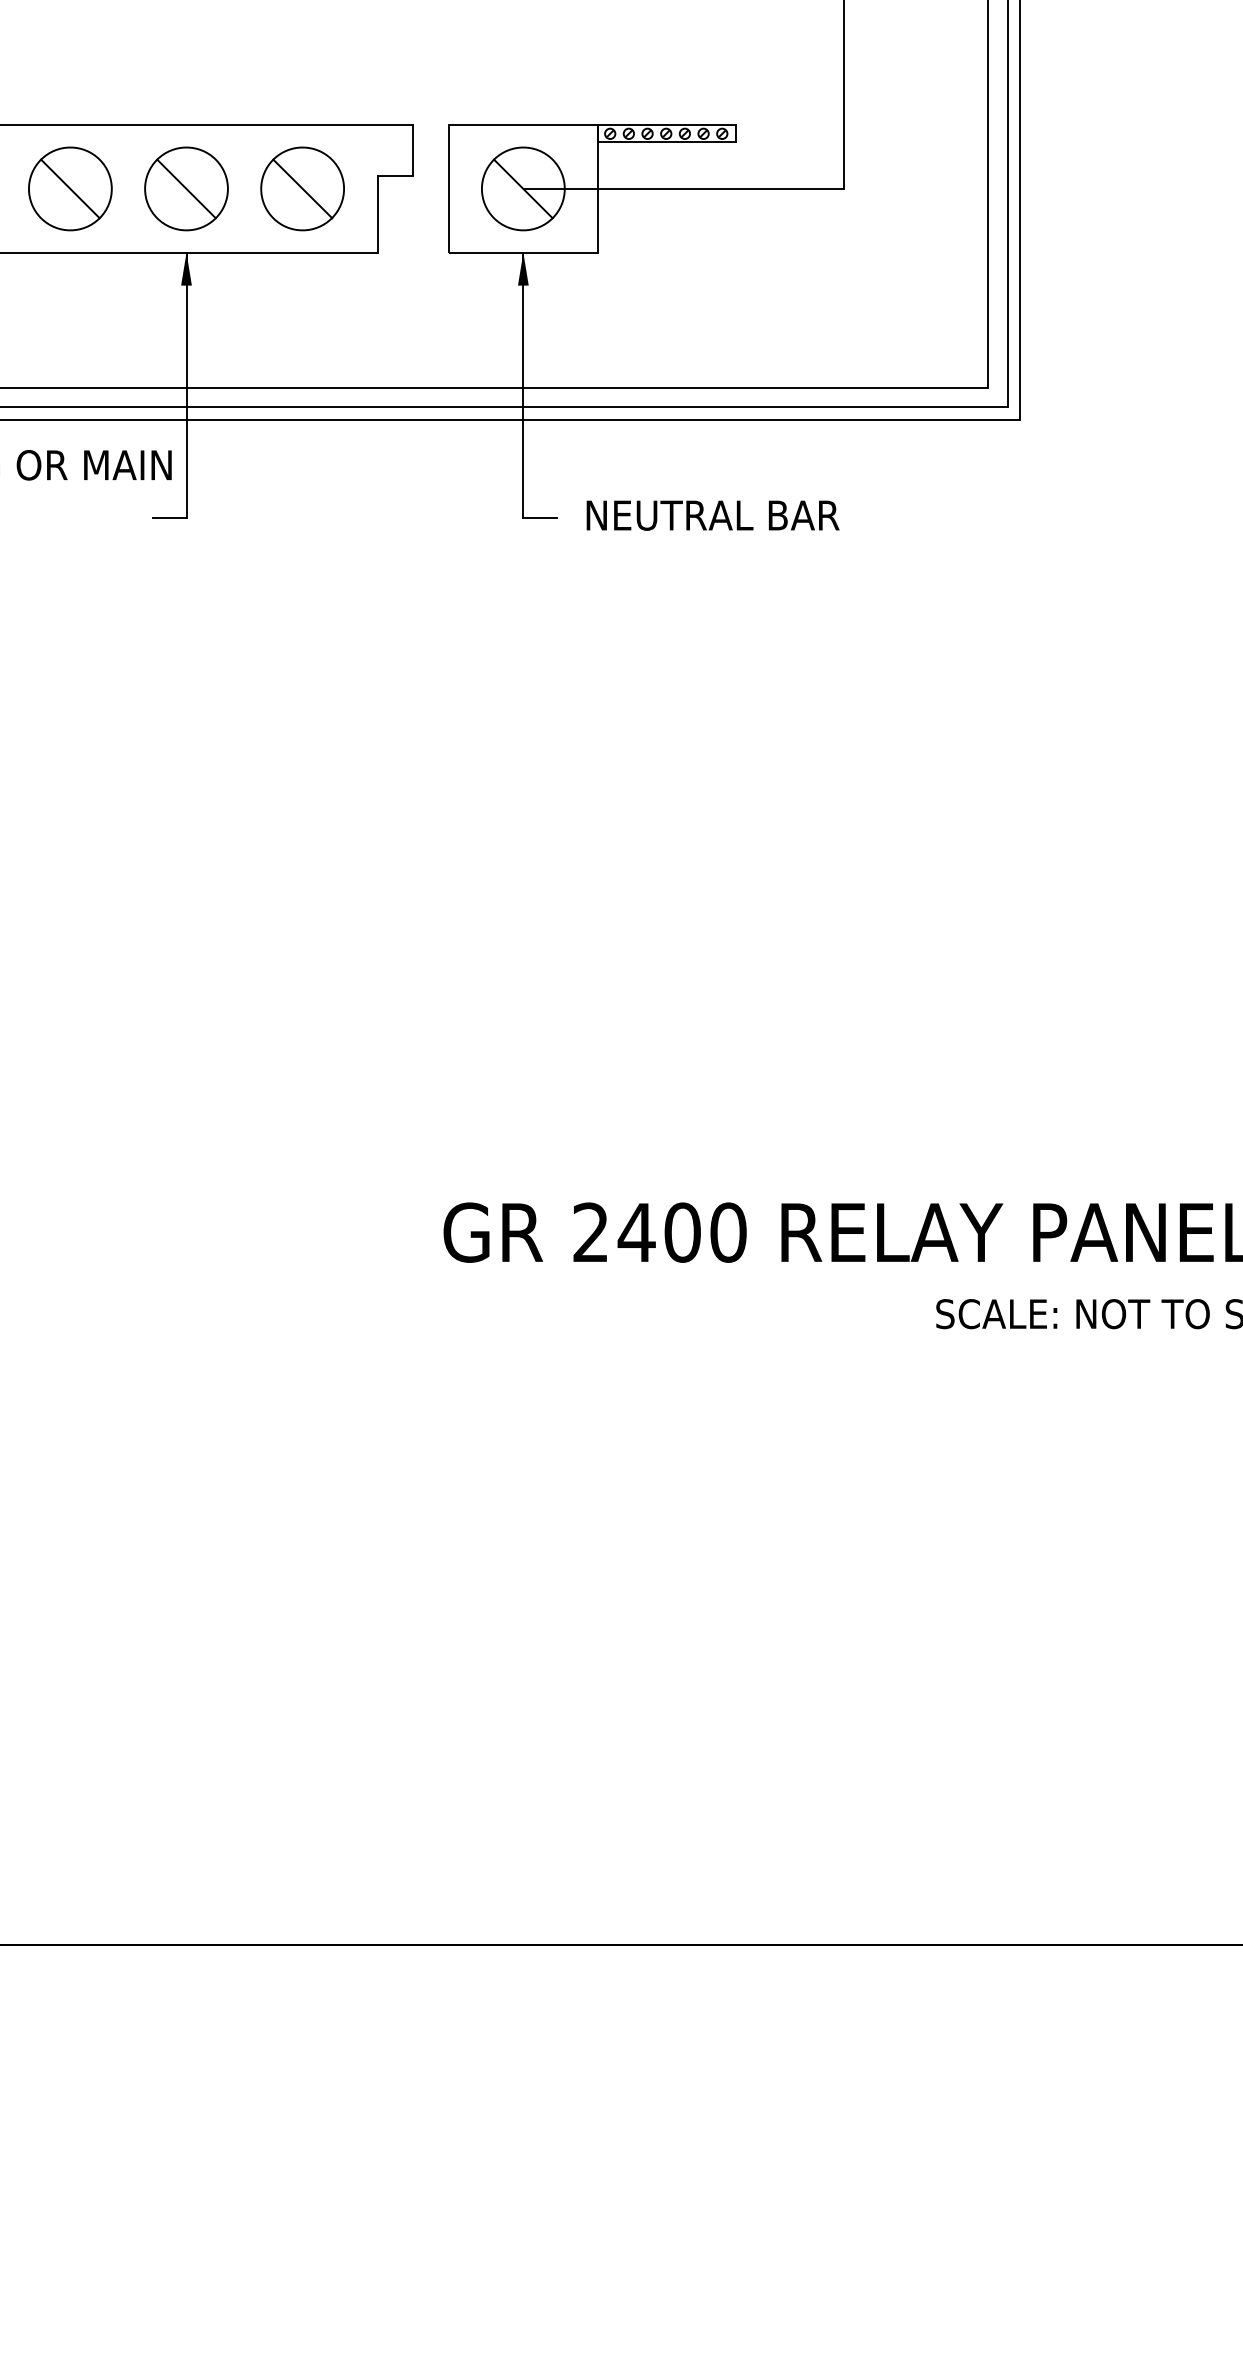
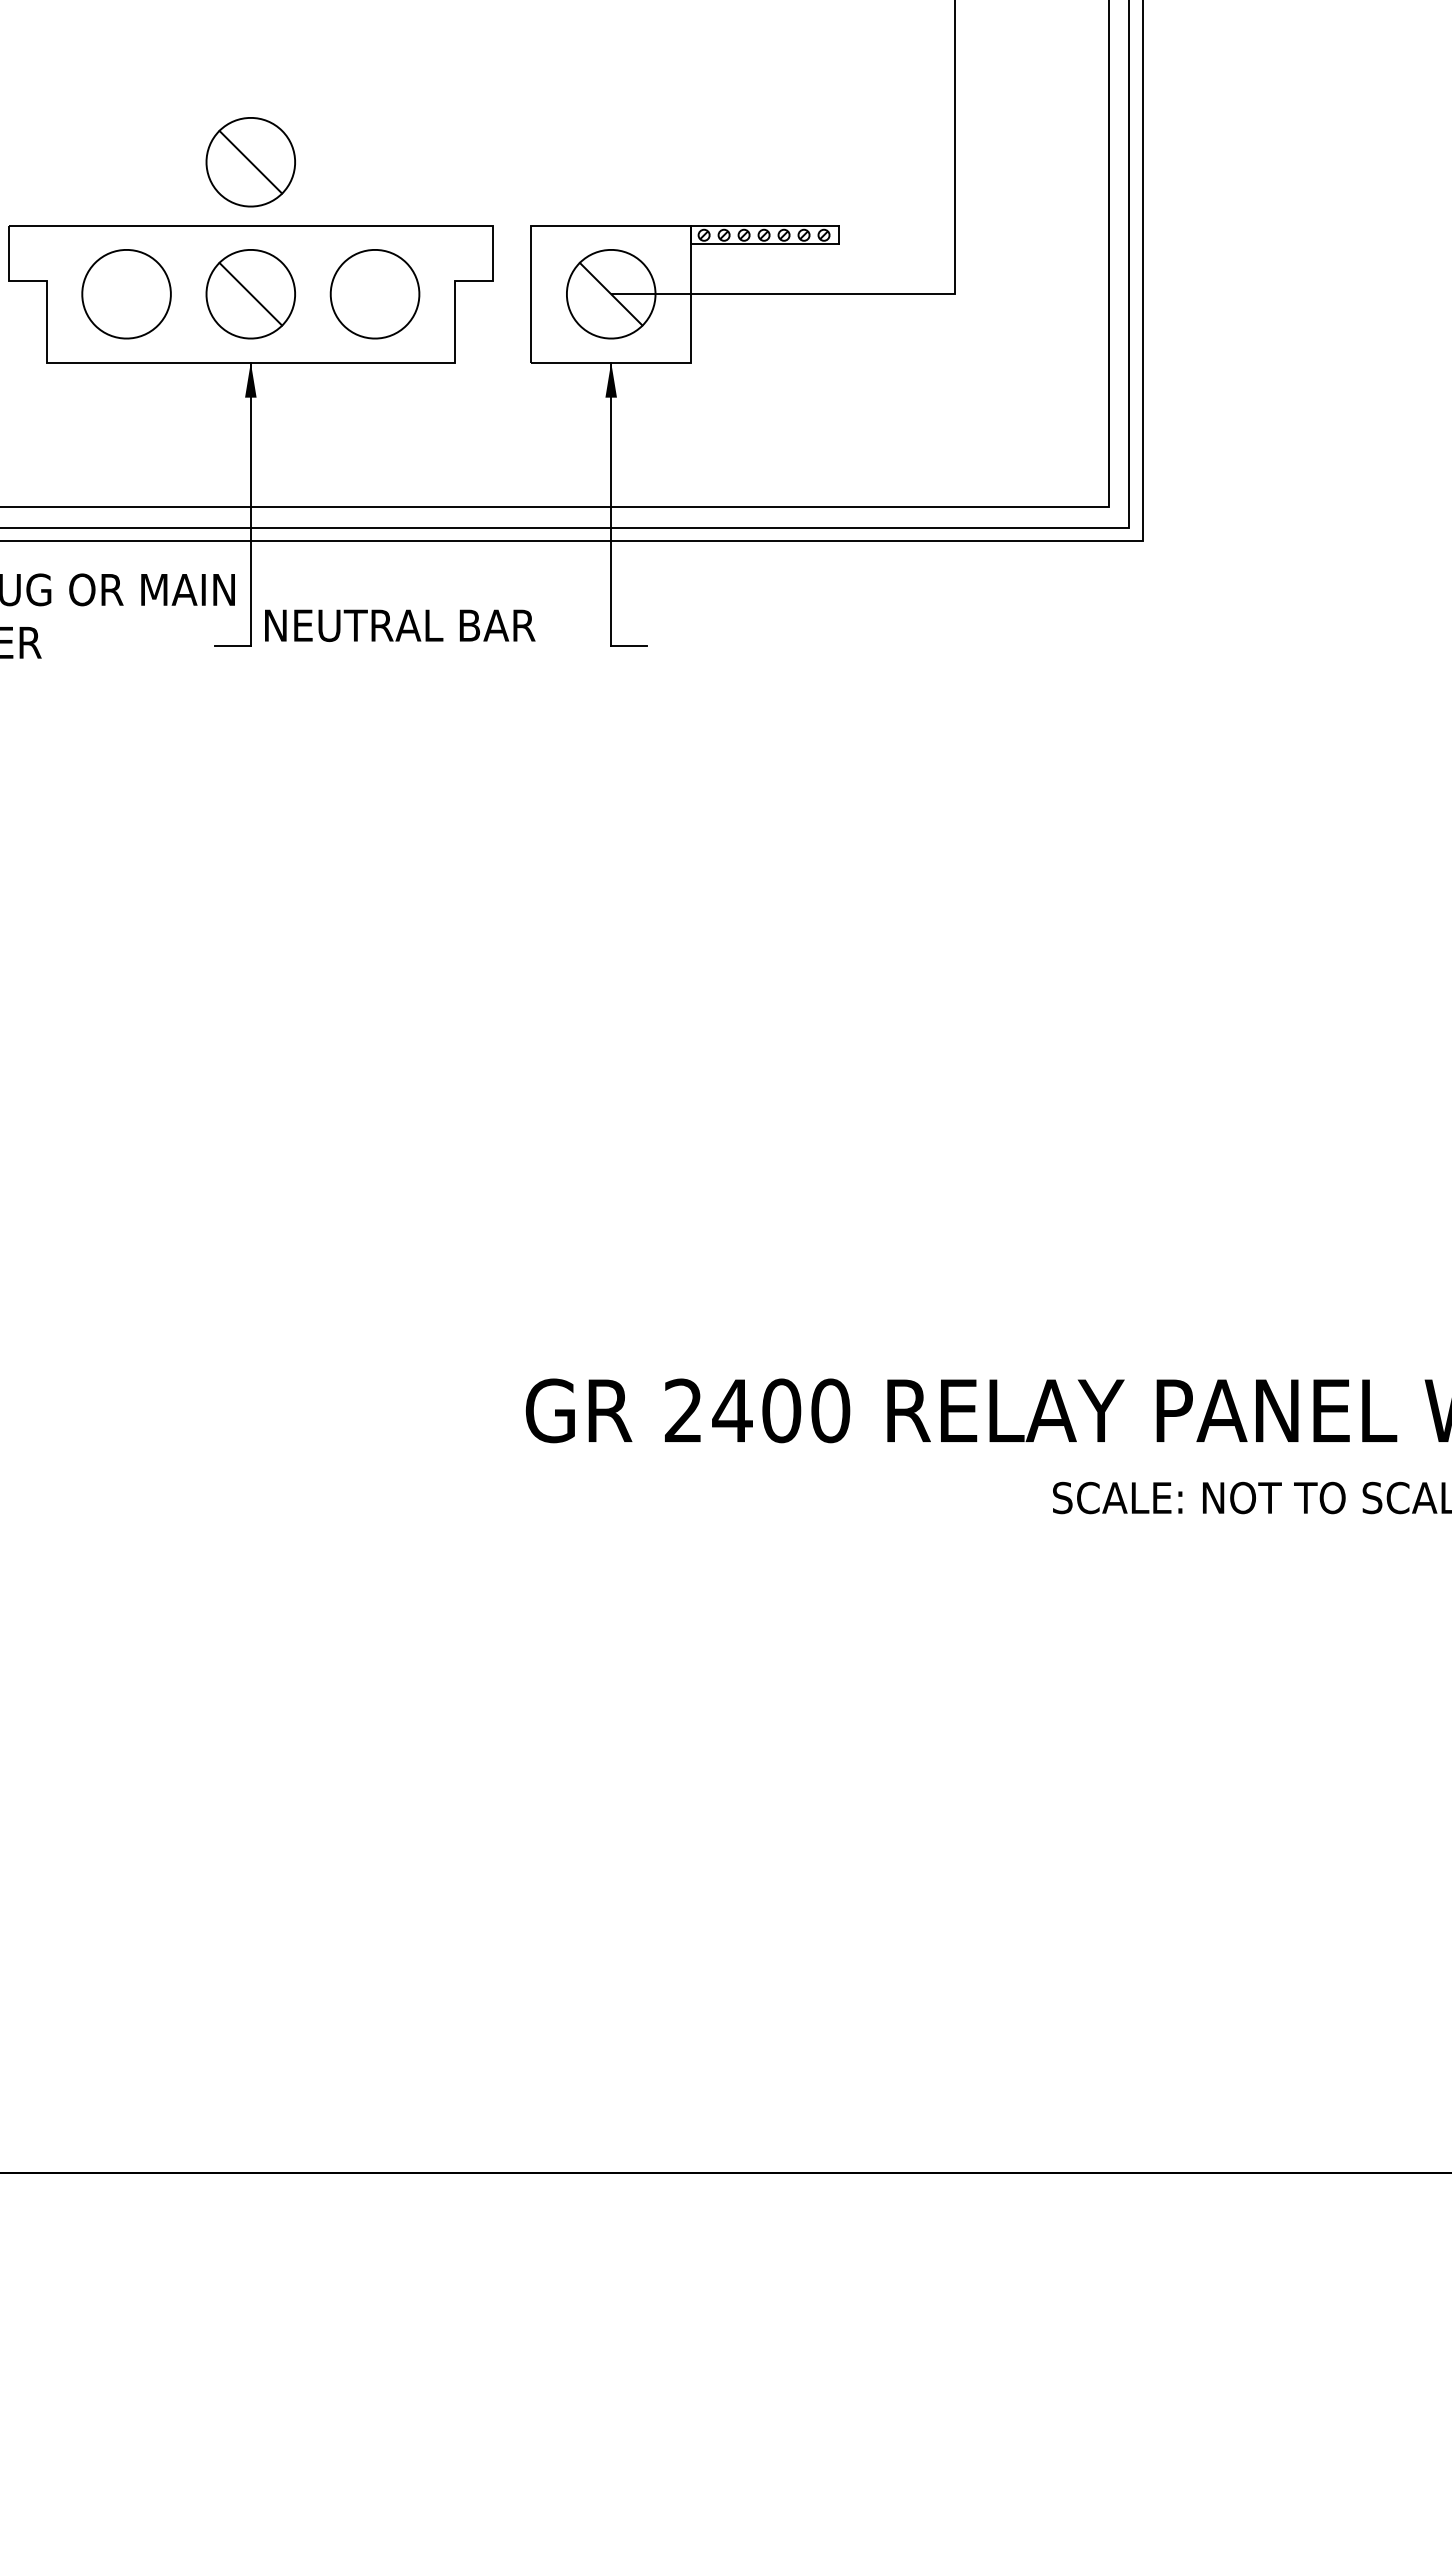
part: (186, 65) -> (250, 162), added
line: (70, 188) -> (126, 293), removed
line: (302, 188) -> (374, 293), removed
text: (713, 515) -> (400, 625), moved

